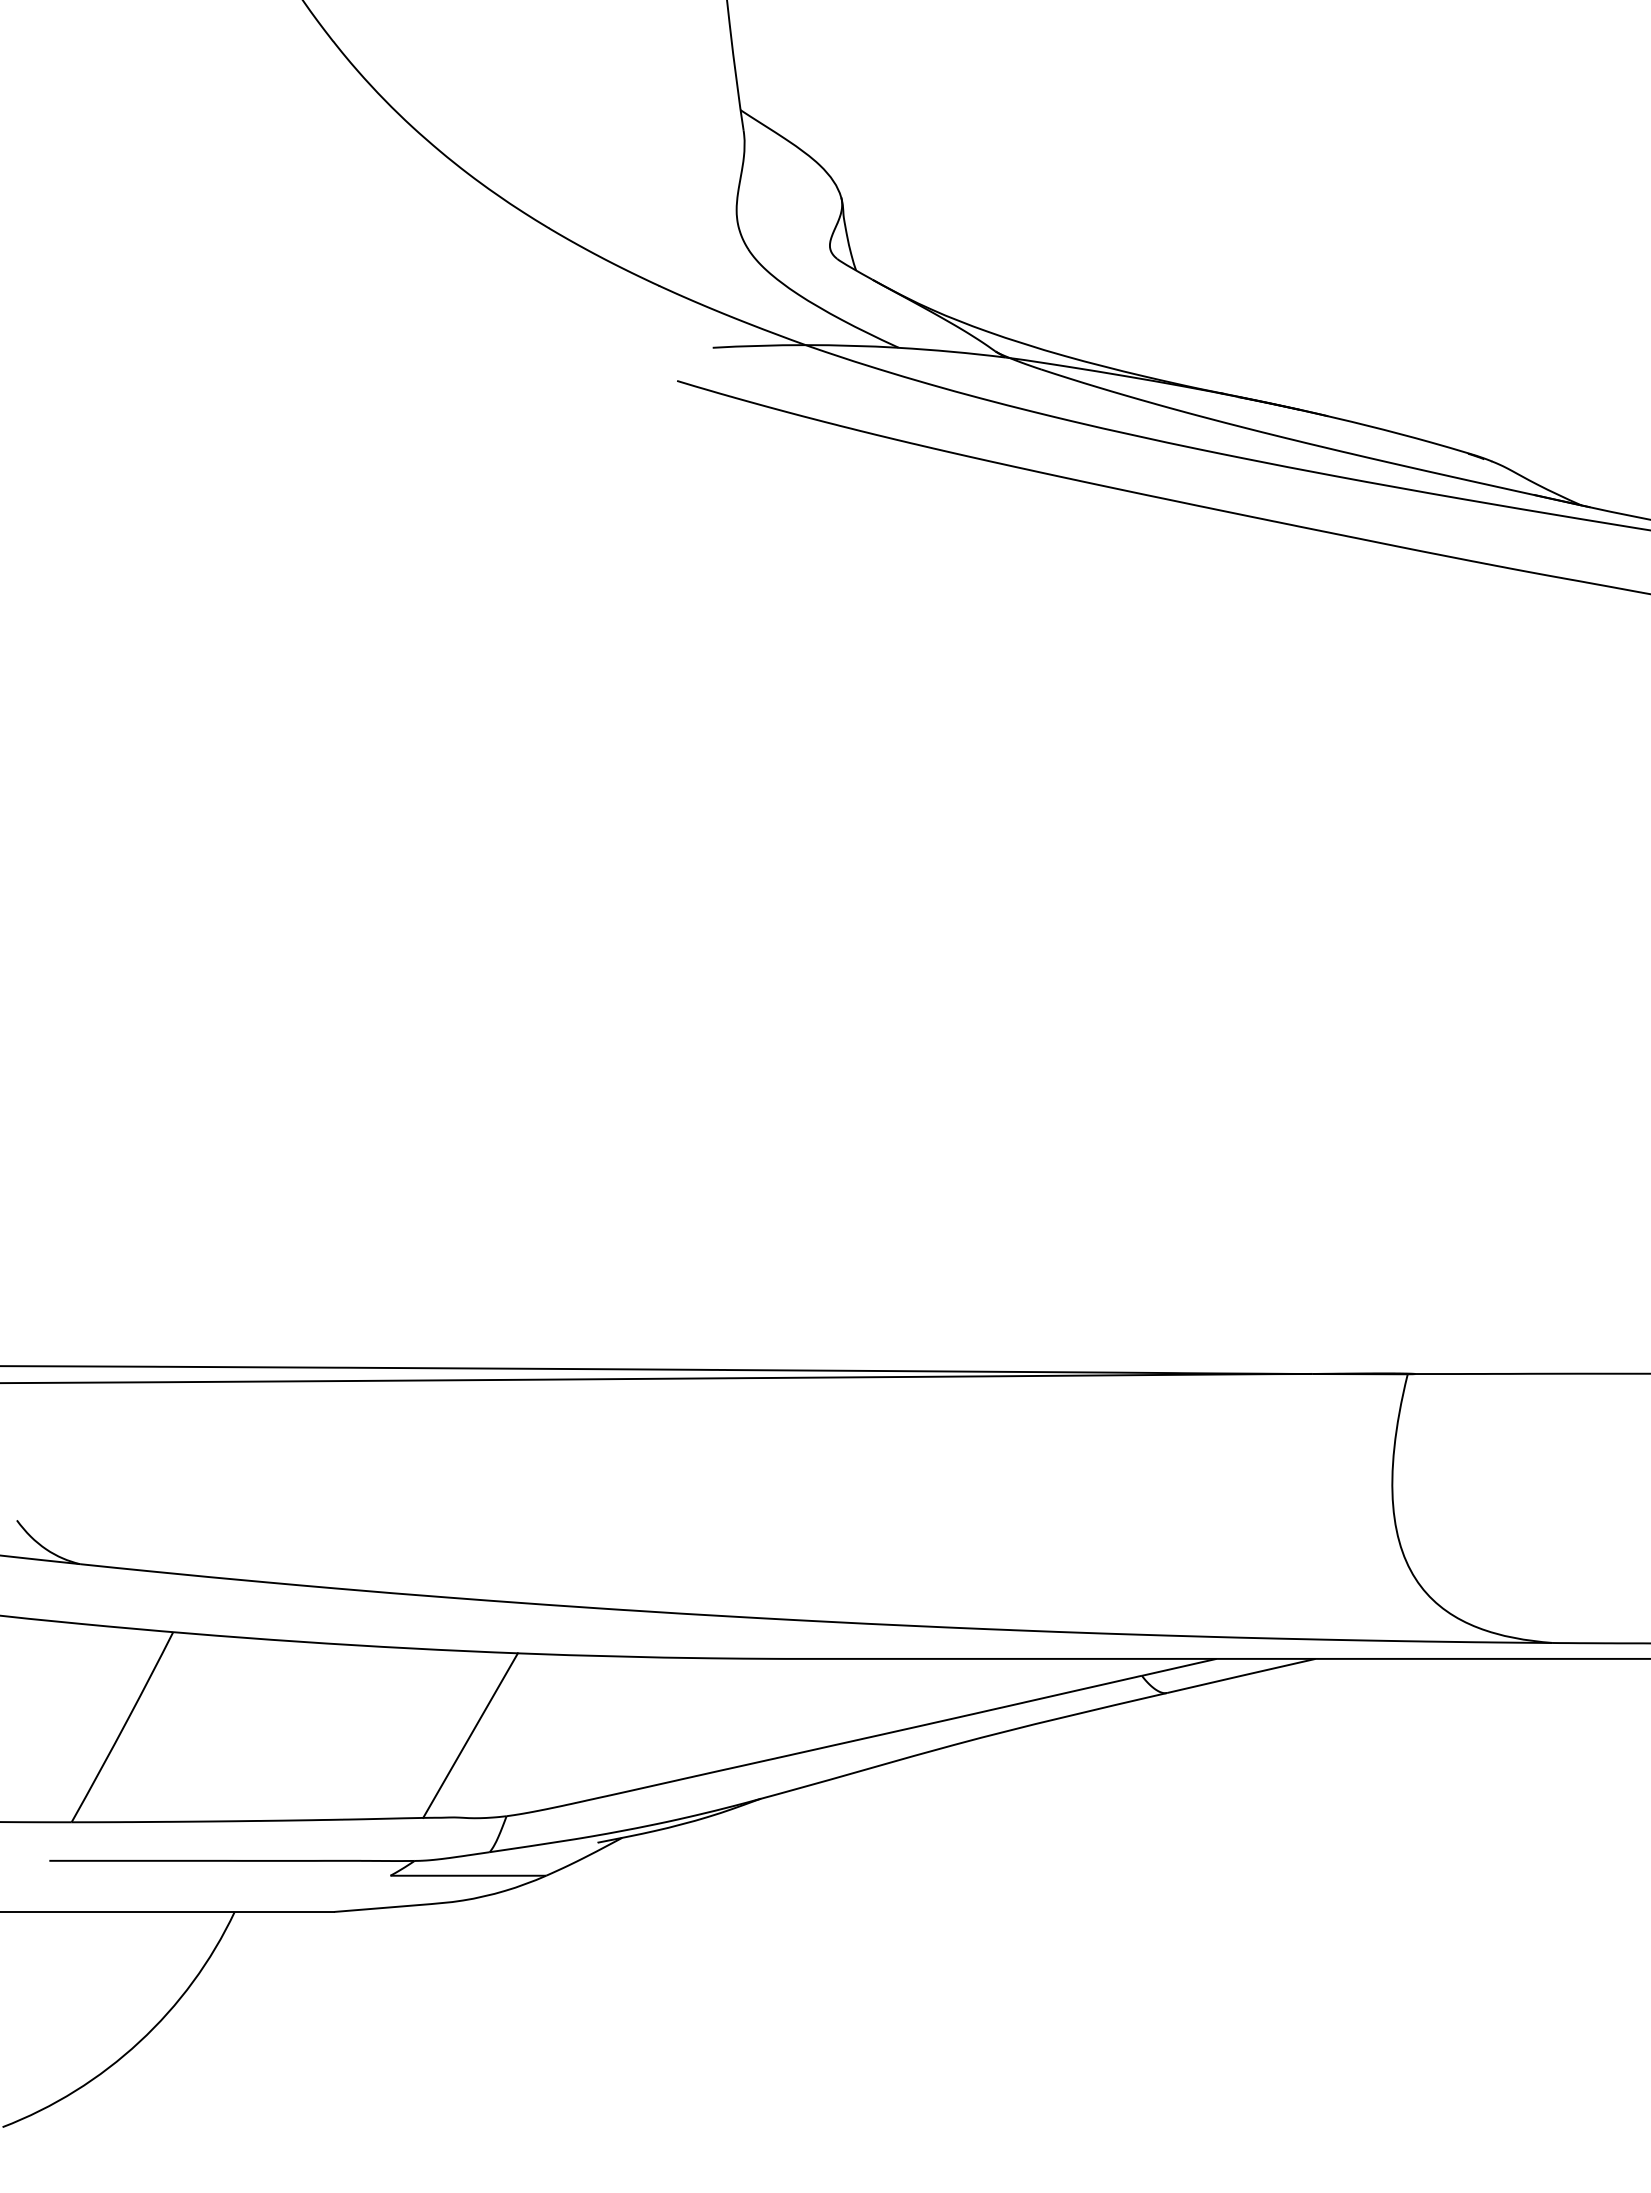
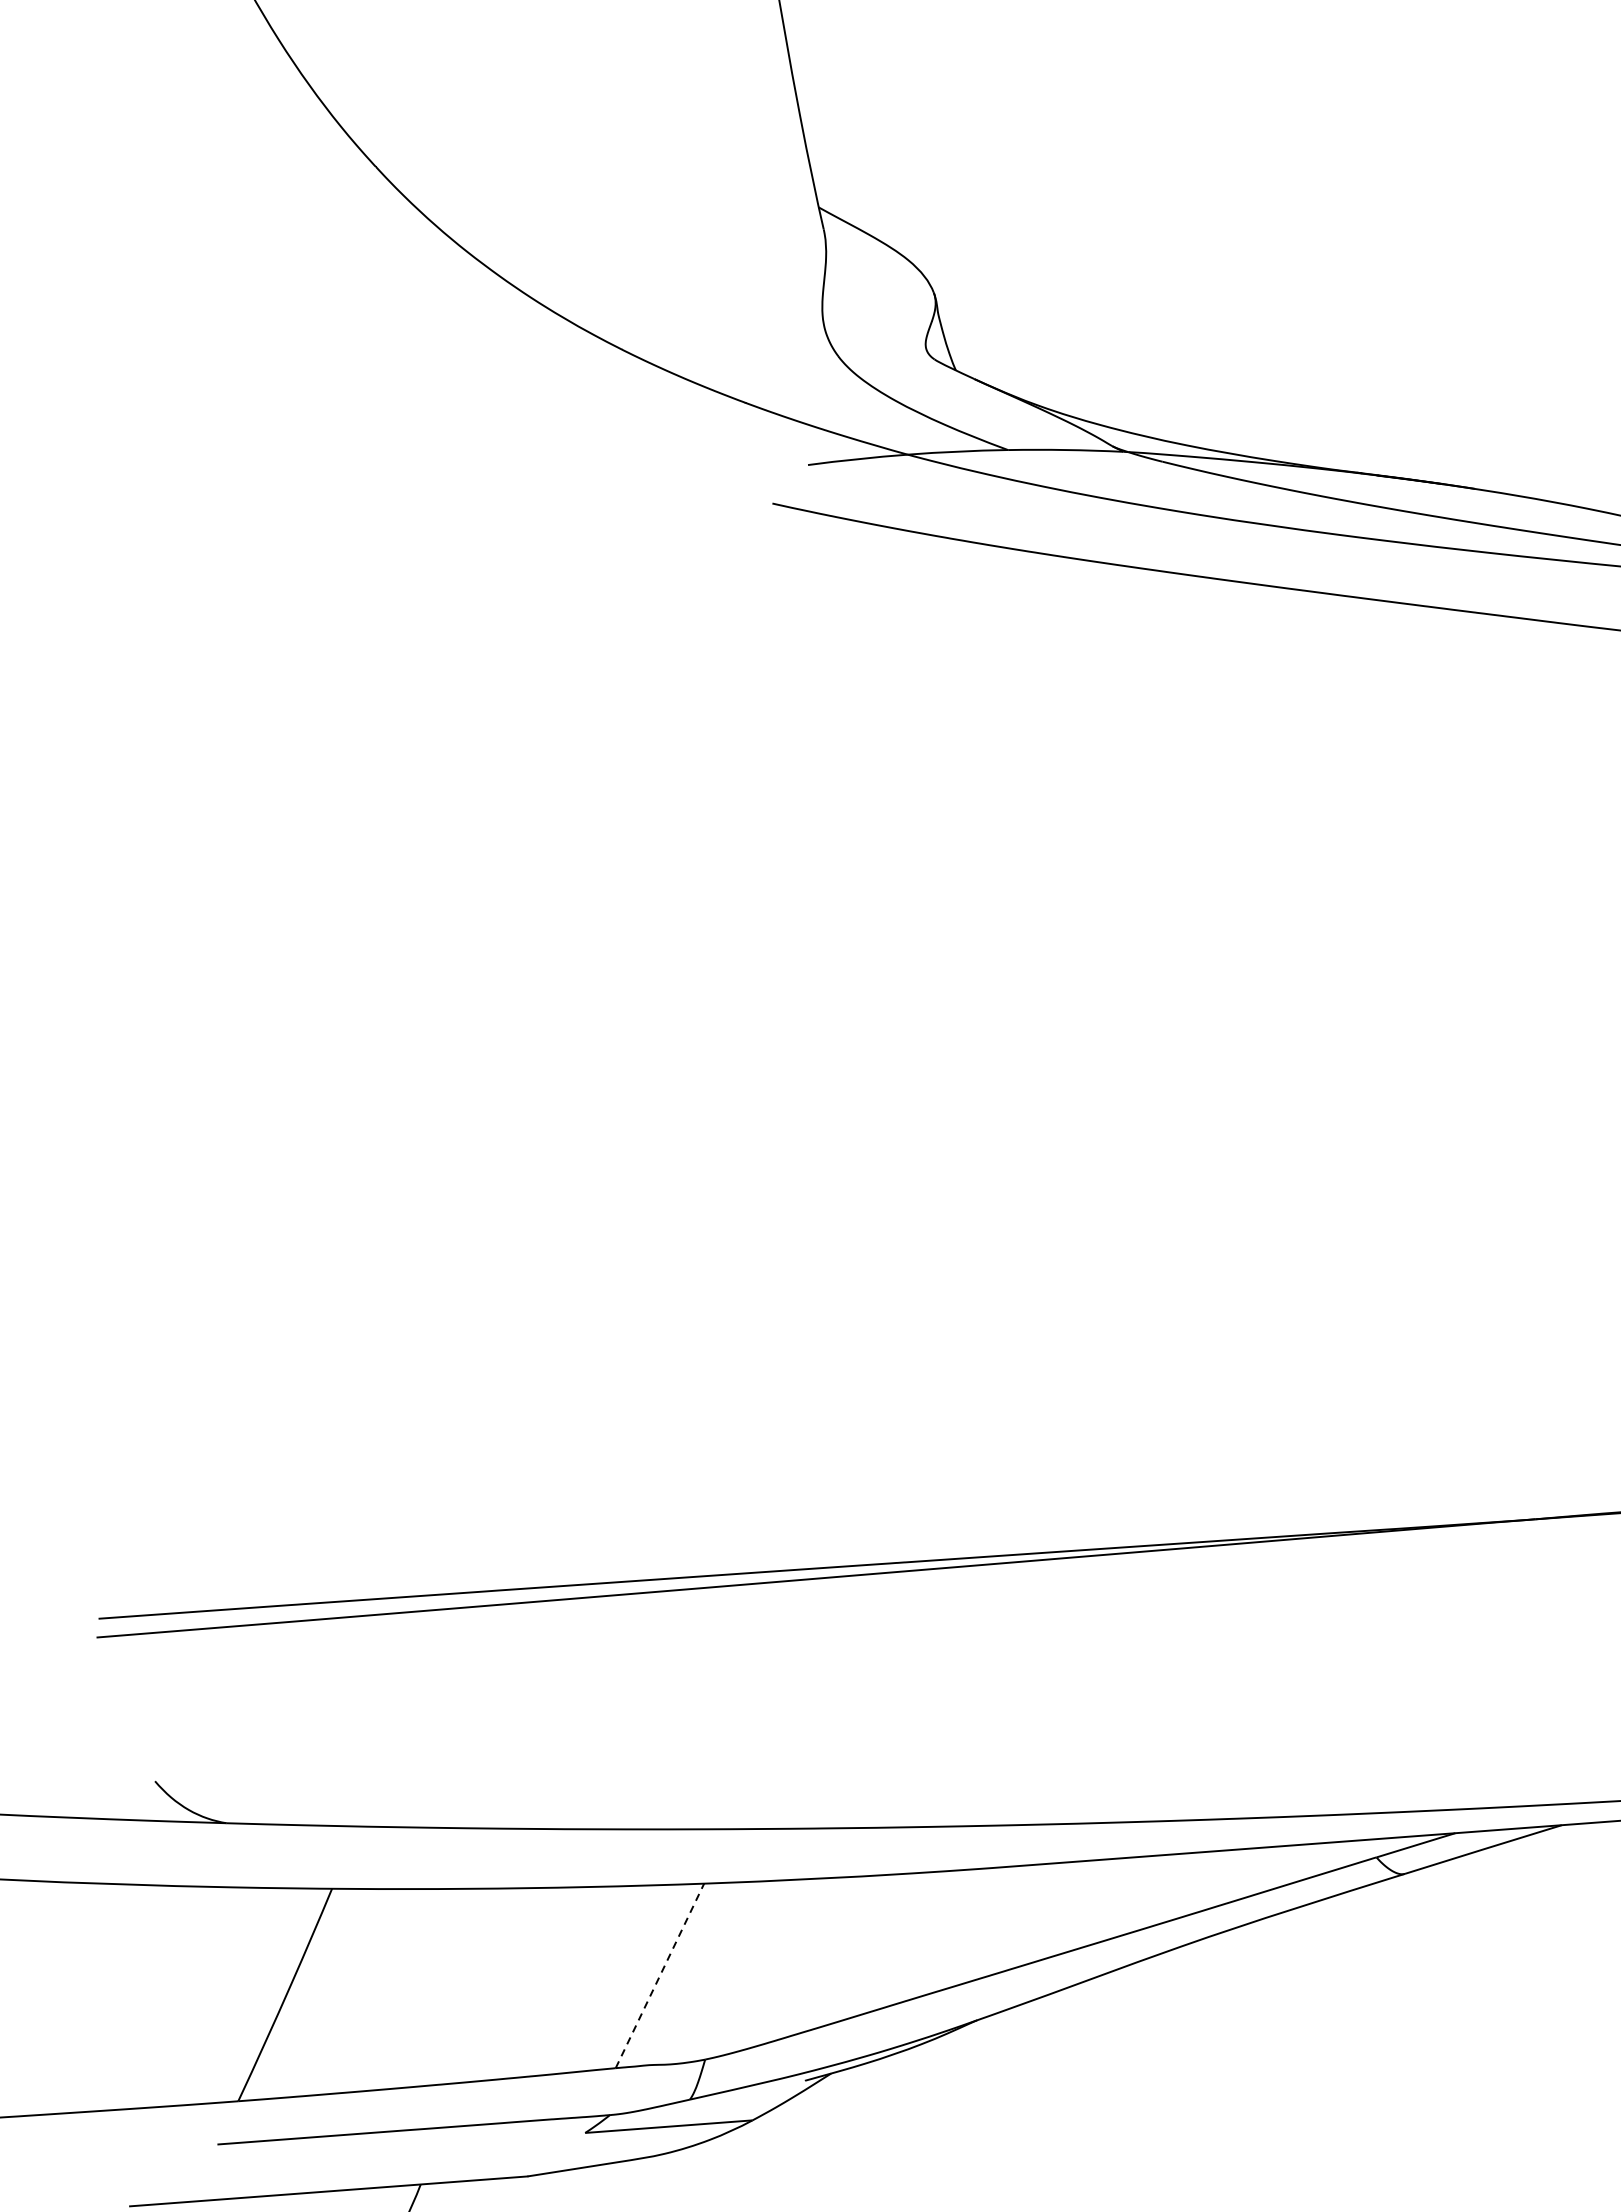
line: (470, 1735) -> (659, 1975), solid -> dashed

